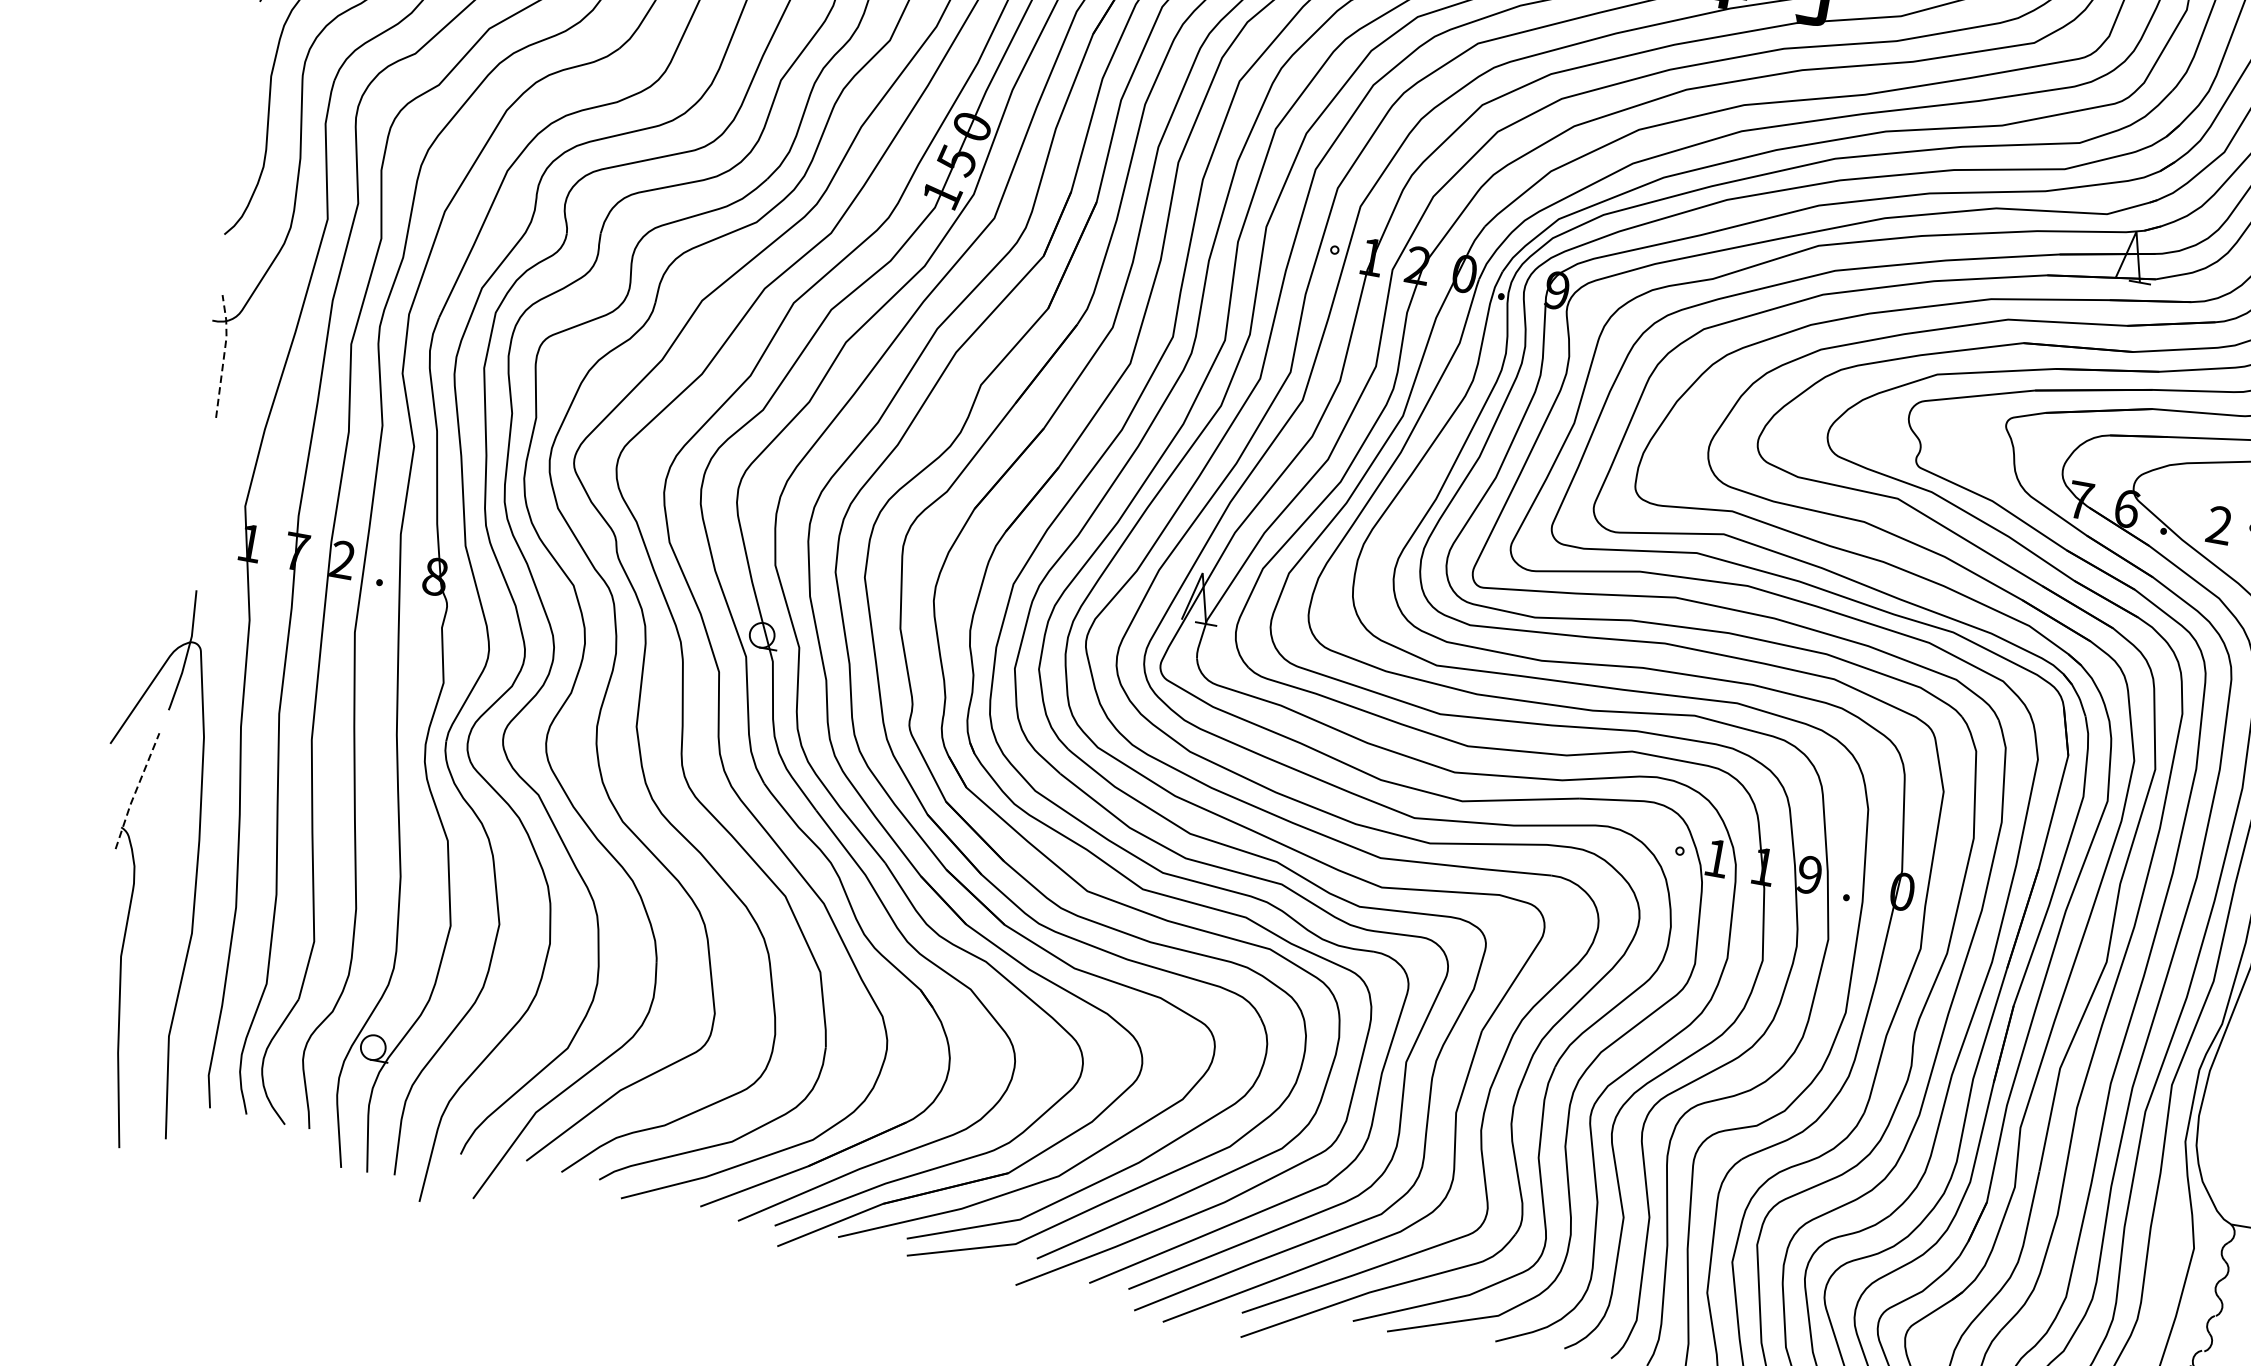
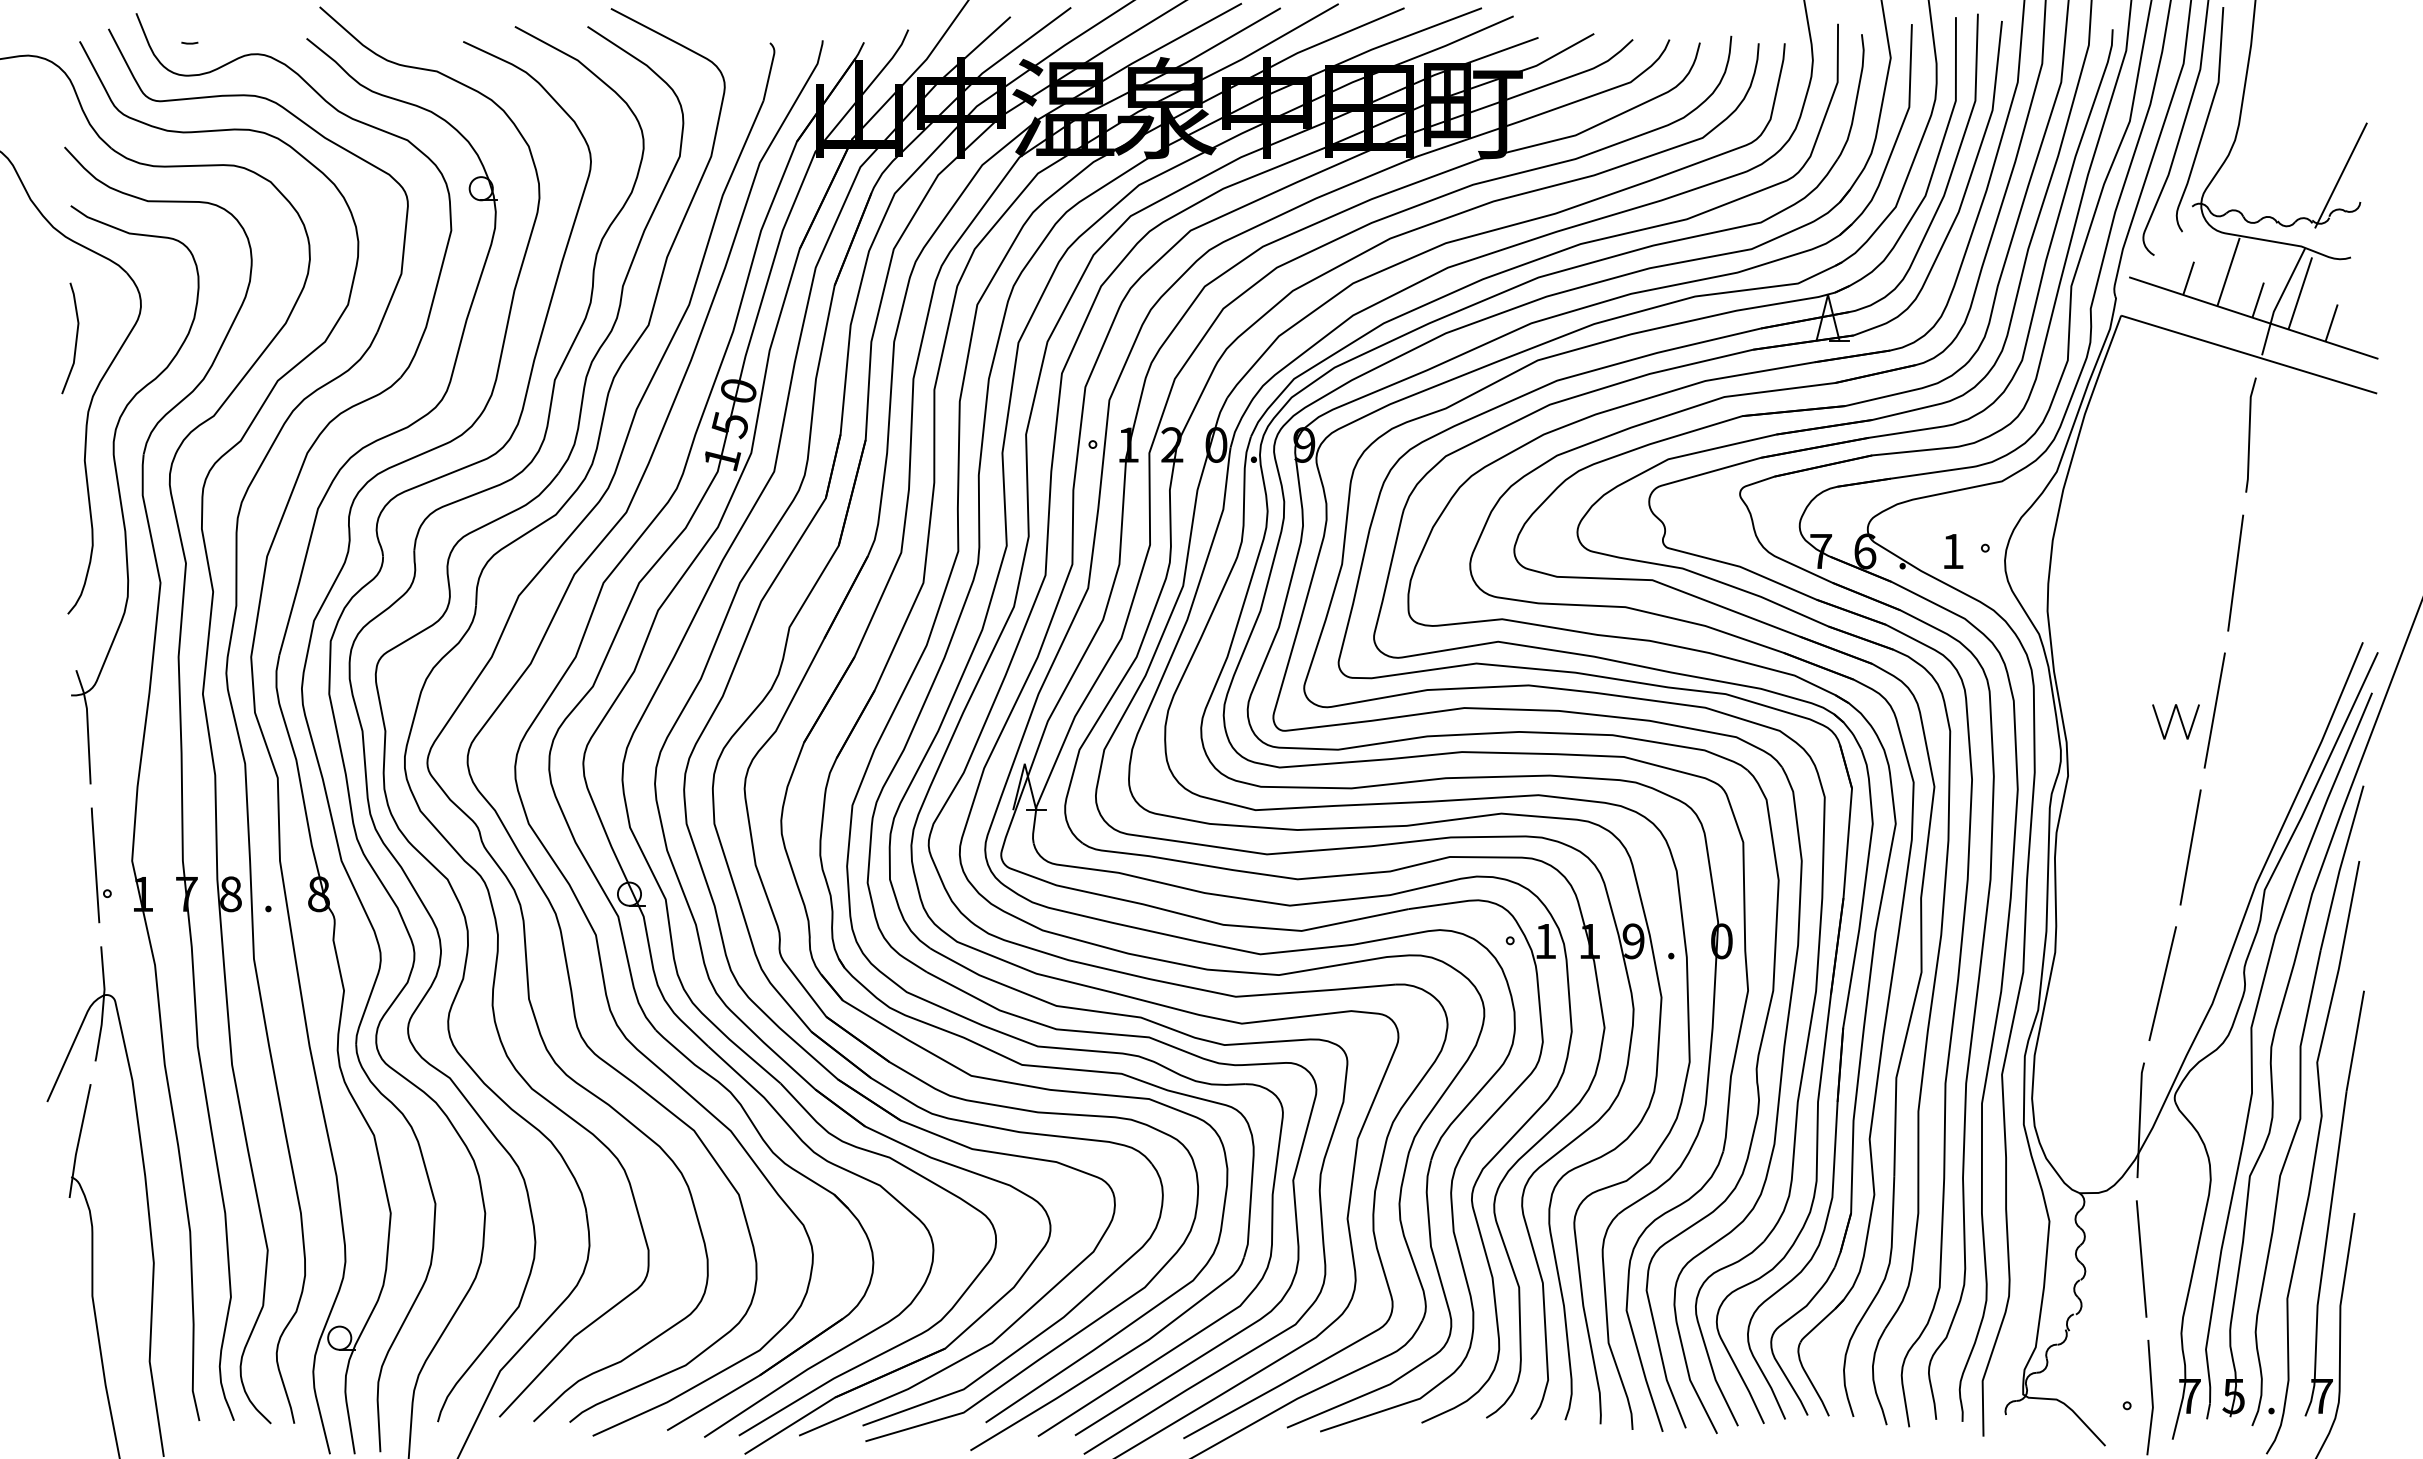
line: (224, 354) -> (87, 724), dashed -> solid
part: (211, 505) -> (100, 865), added
text: (2219, 524) -> (1952, 550), 2 -> 1
text: (342, 560) -> (230, 894), 2 -> 8
line: (135, 791) -> (78, 1141), dashed -> solid

